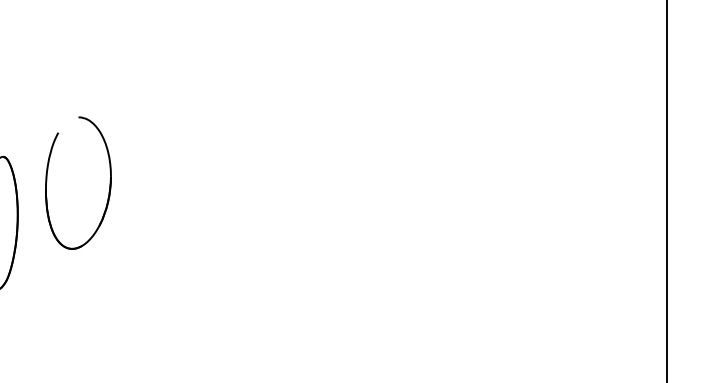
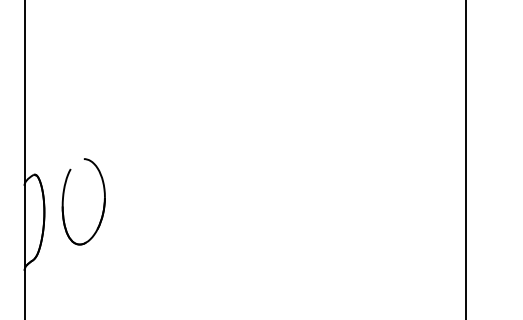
part: (48, 174) -> (64, 196), moved

